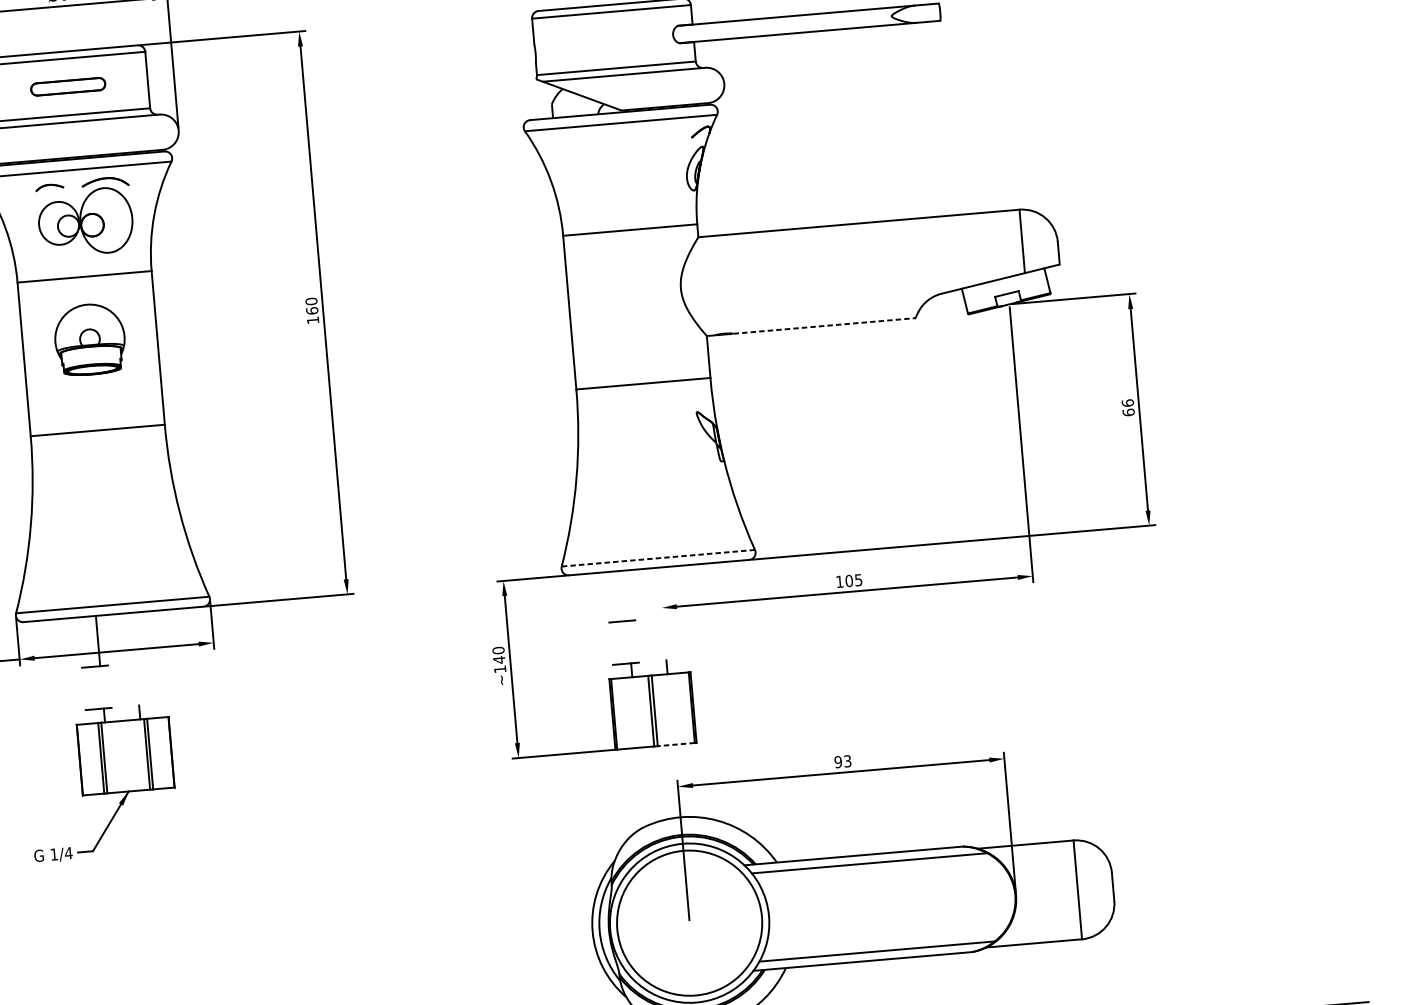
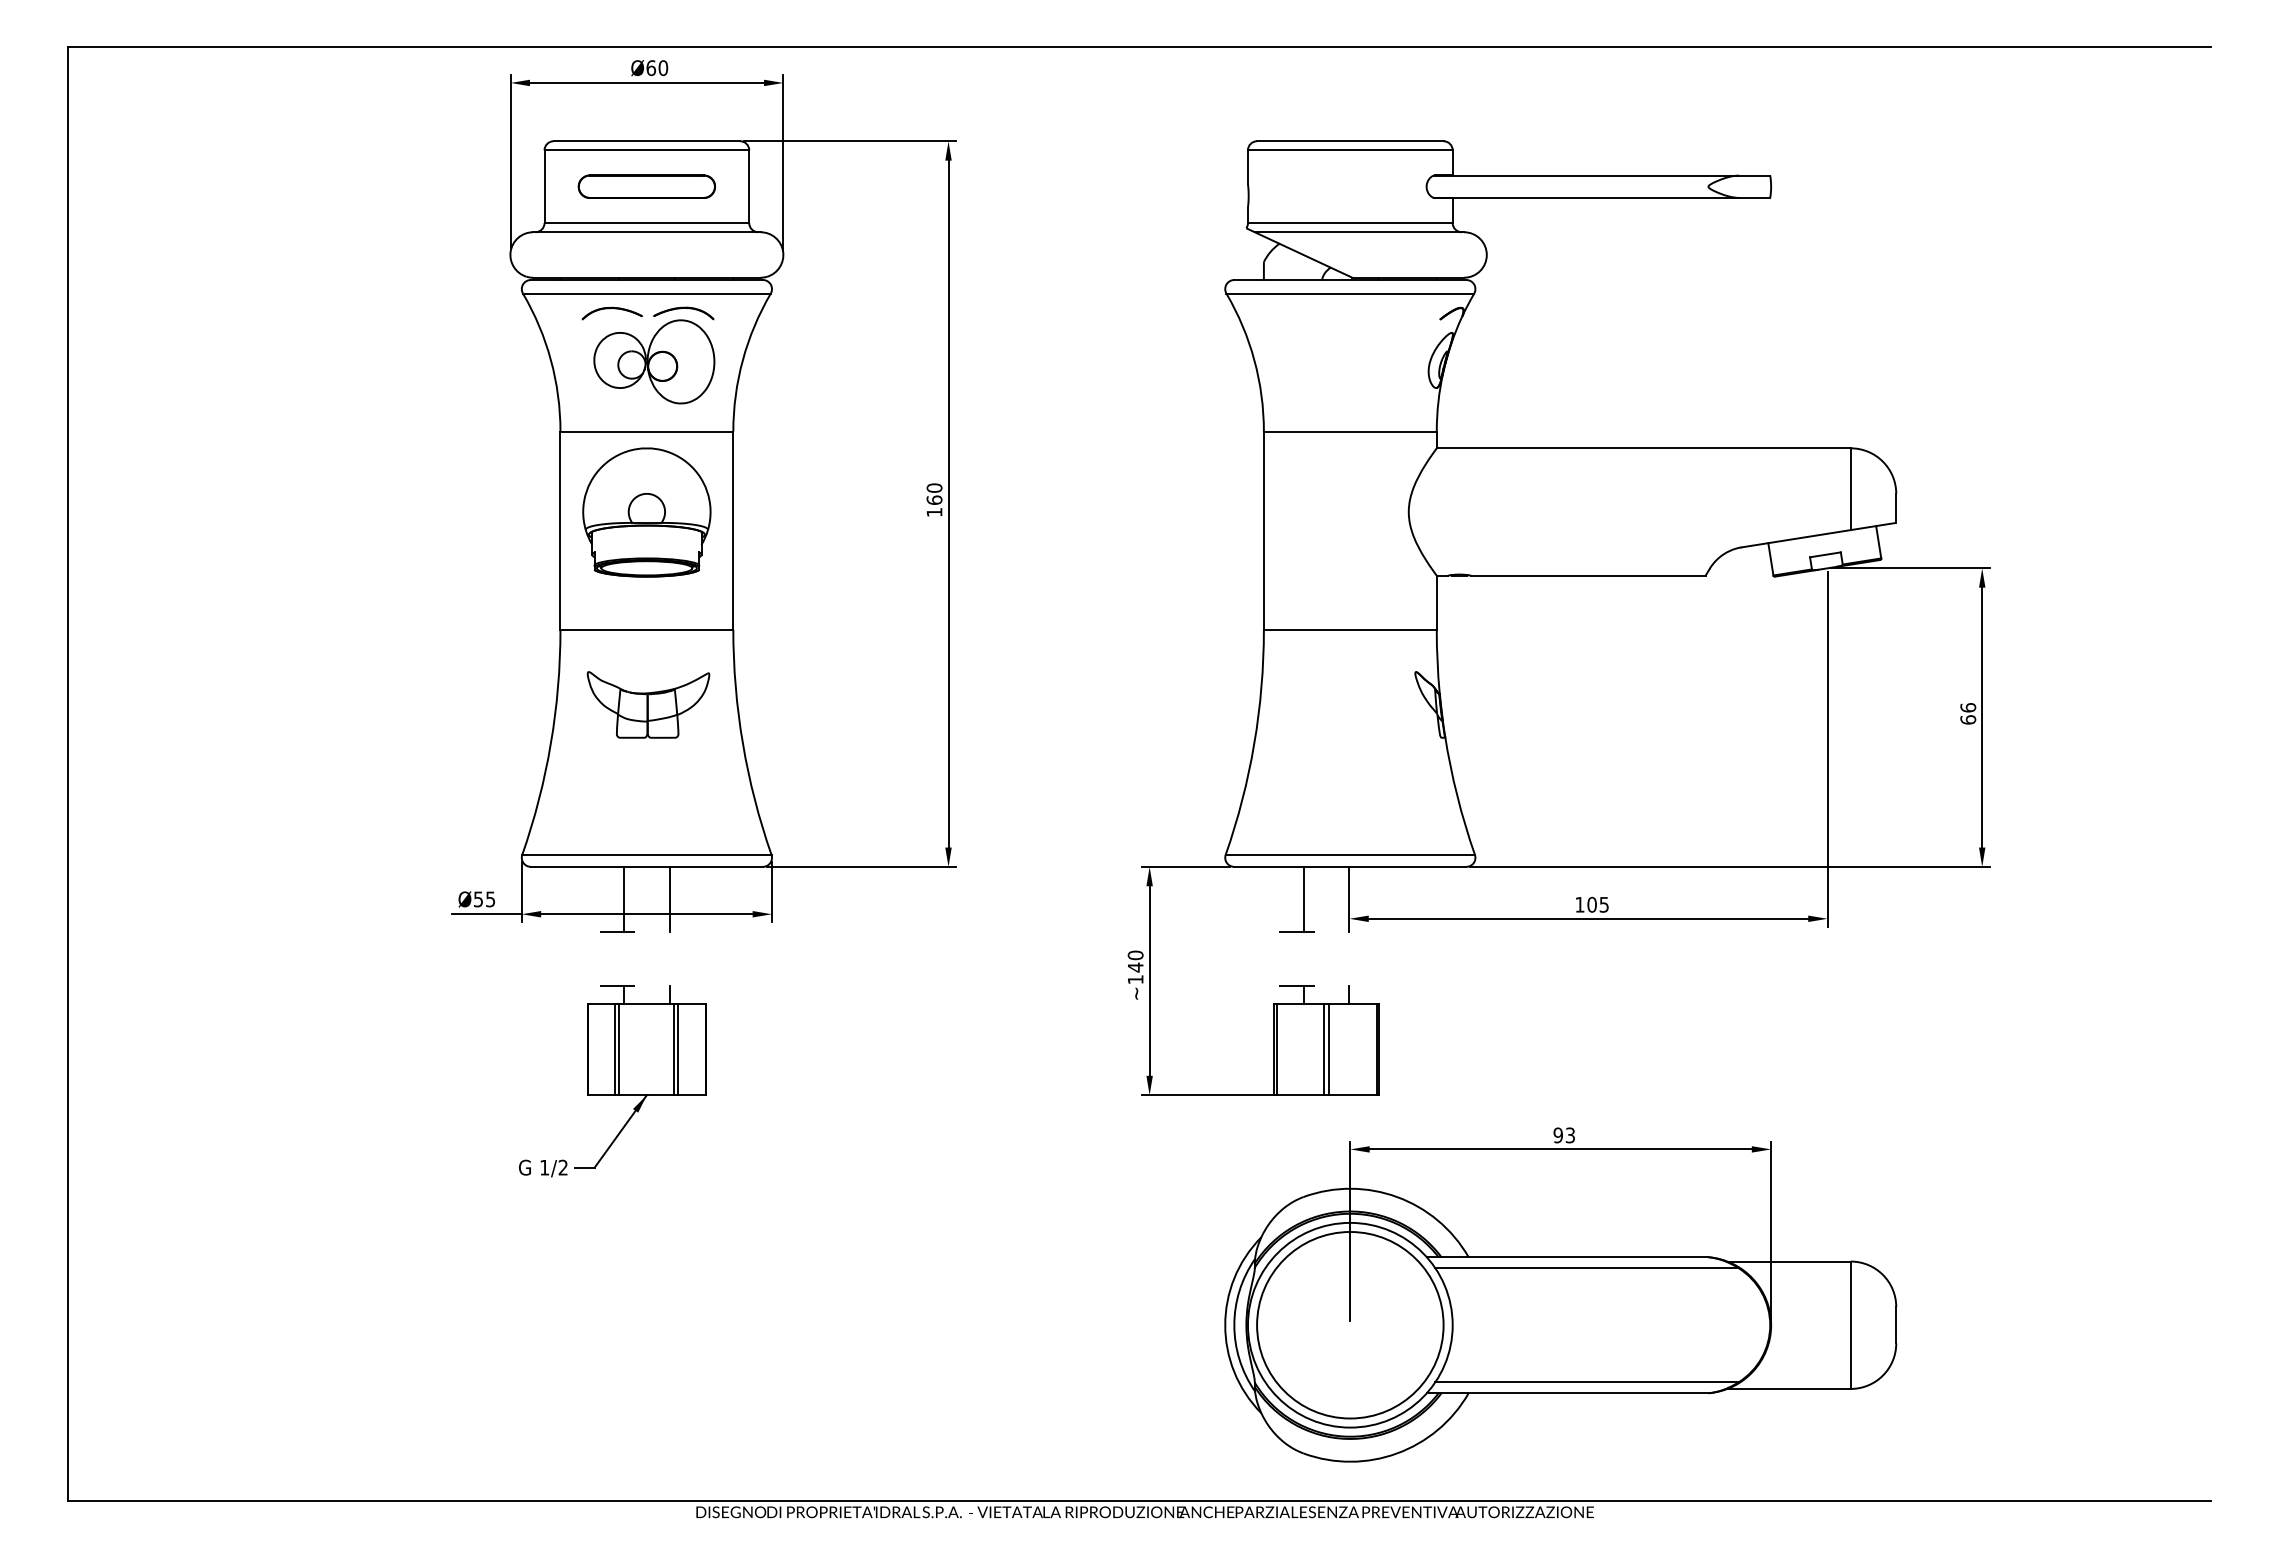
part: (67, 86) -> (646, 186), size x1.43
part: (49, 187) -> (611, 313), size x1.67
line: (824, 325) -> (1588, 575), dashed -> solid
part: (89, 339) -> (646, 512), size x1.43
part: (103, 488) -> (648, 704), added
line: (658, 558) -> (1350, 854), dashed -> solid
line: (660, 592) -> (1349, 898), added
line: (624, 595) -> (1303, 898), added
line: (133, 637) -> (669, 898), added
line: (676, 744) -> (1352, 1095), dashed -> solid
text: (68, 853) -> (563, 1167), 1/4 -> 1/2

